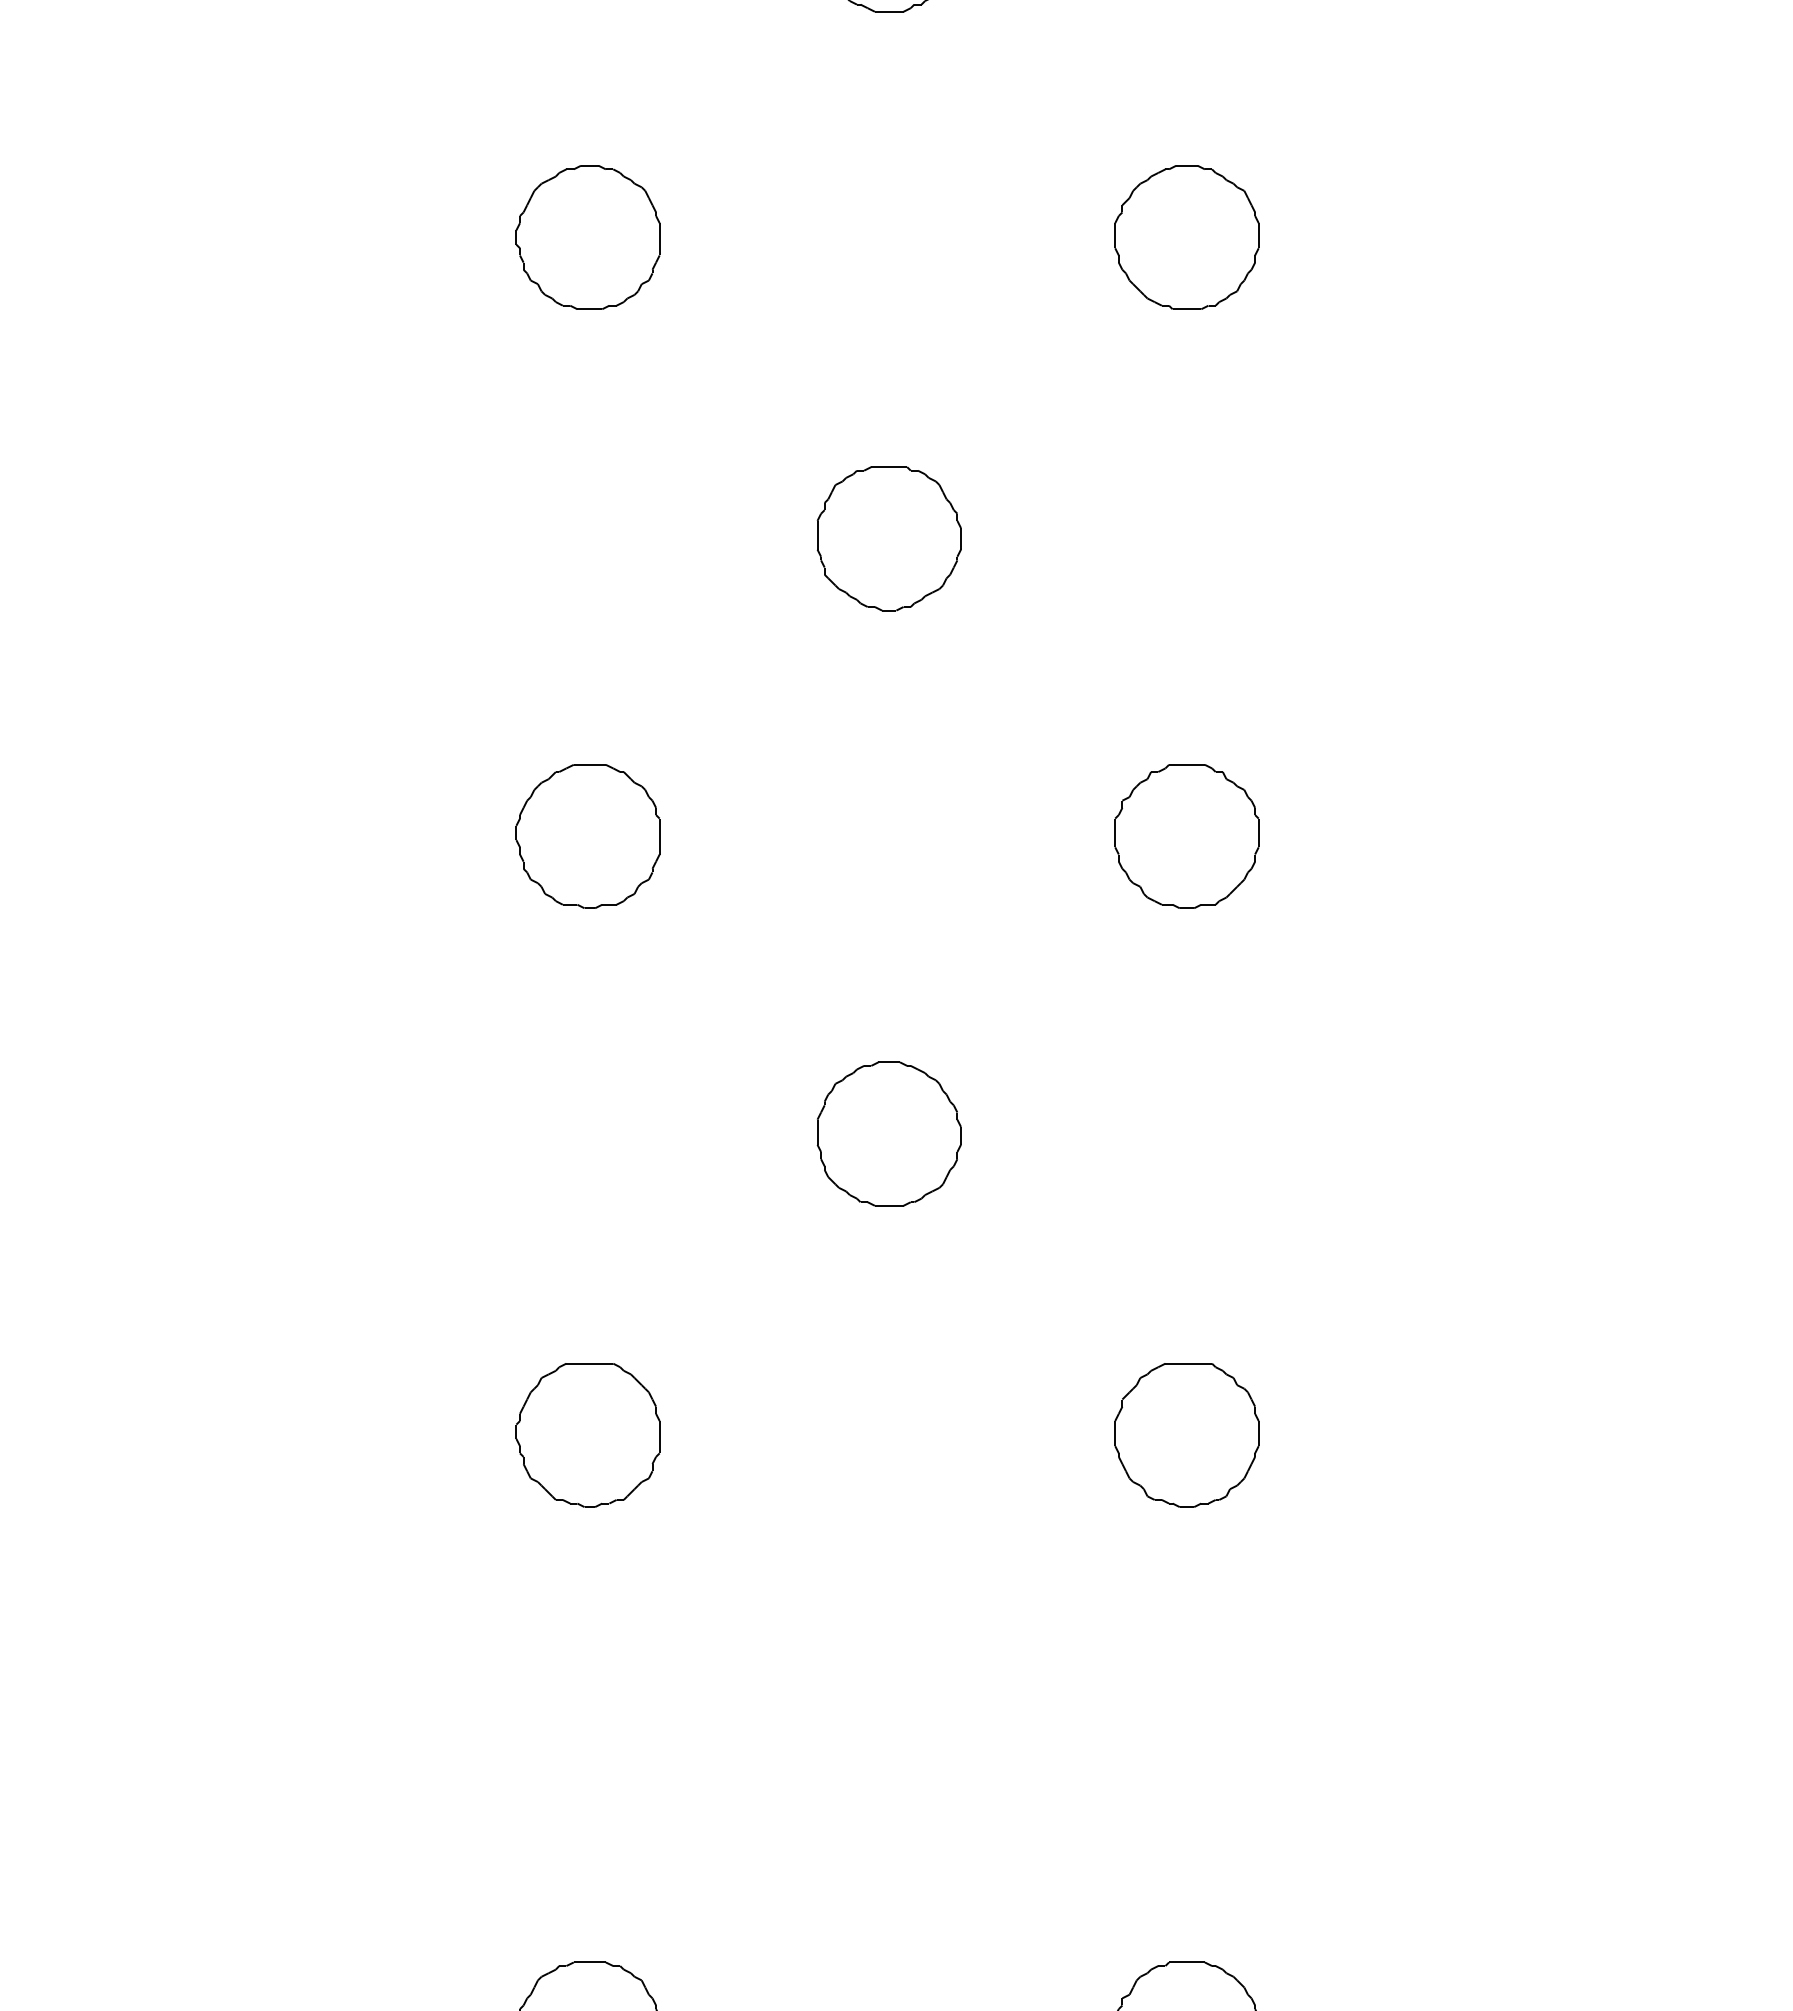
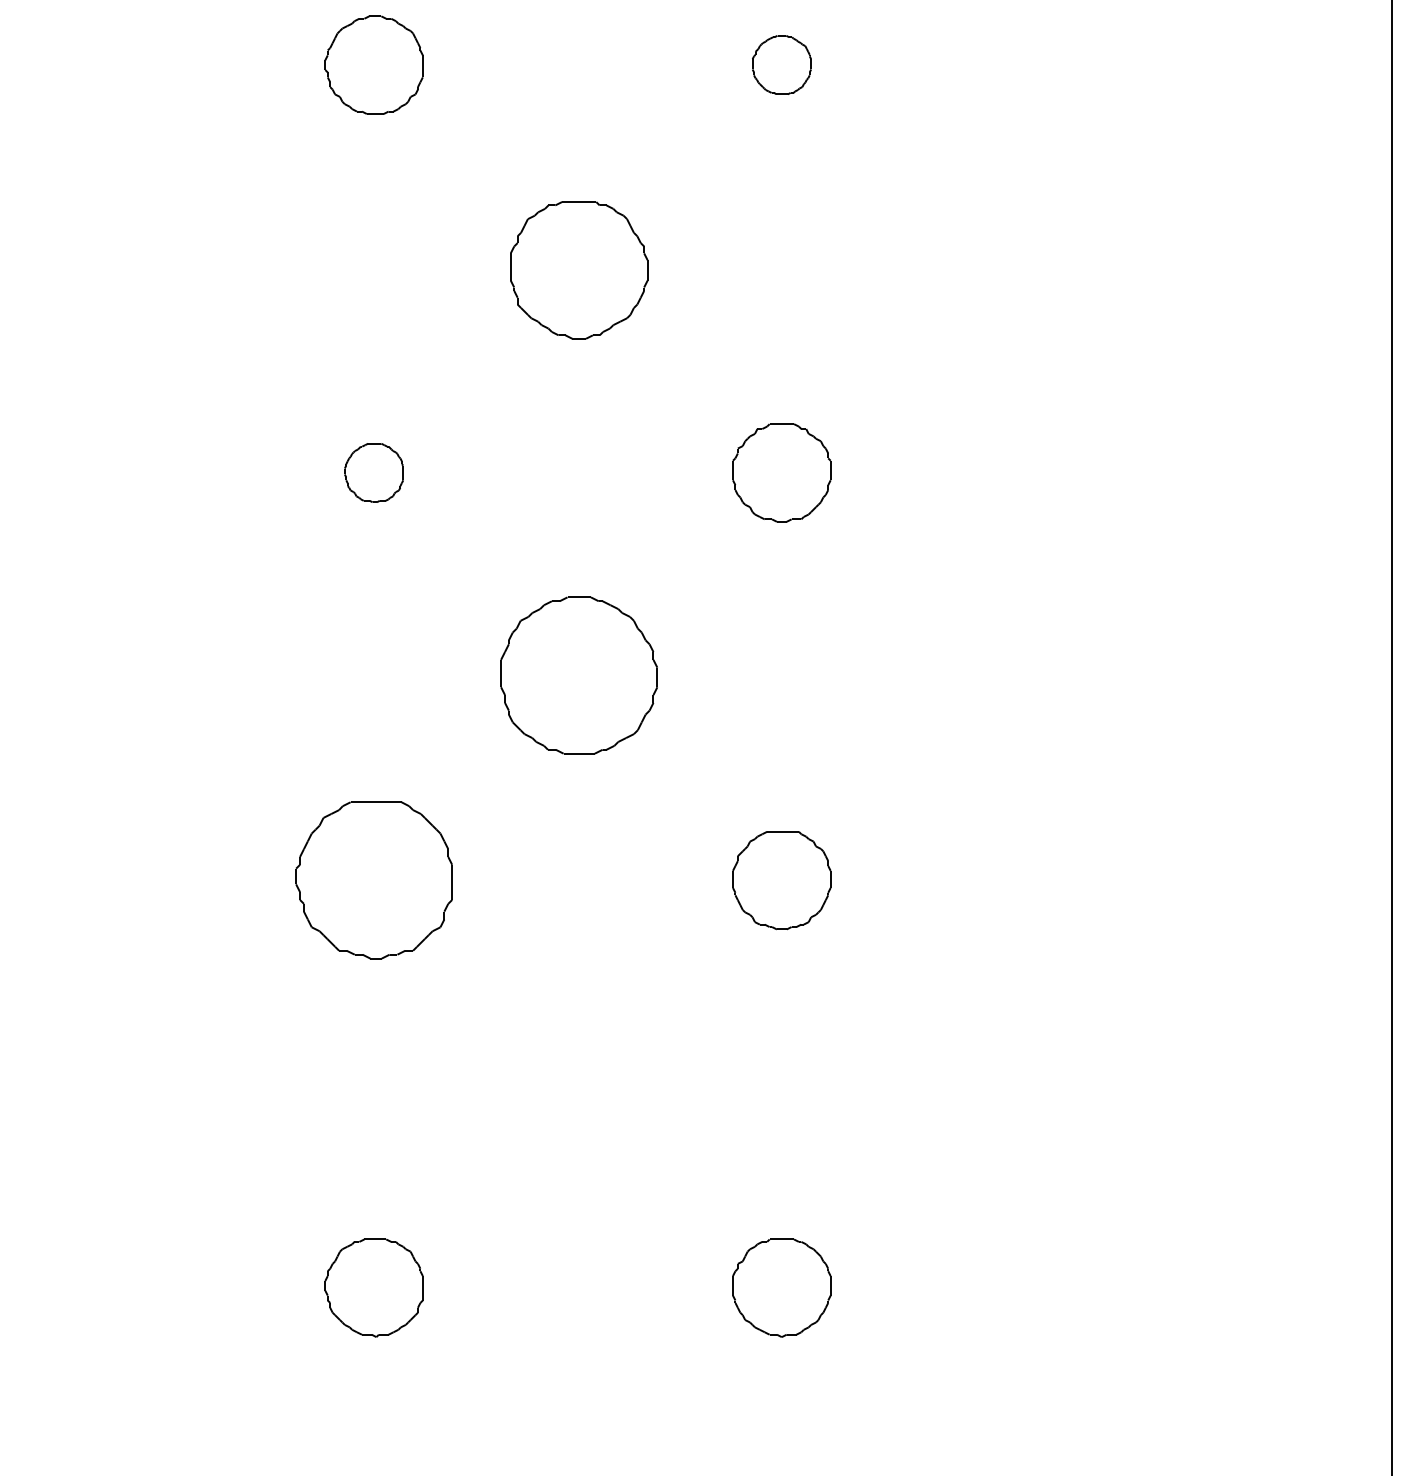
part: (1186, 236) -> (781, 64), size x0.6
part: (888, 537) -> (578, 269), size x1.4
part: (587, 835) -> (373, 472), size x0.6
part: (888, 1134) -> (578, 675), size x1.6
part: (587, 1435) -> (373, 880), size x1.6

